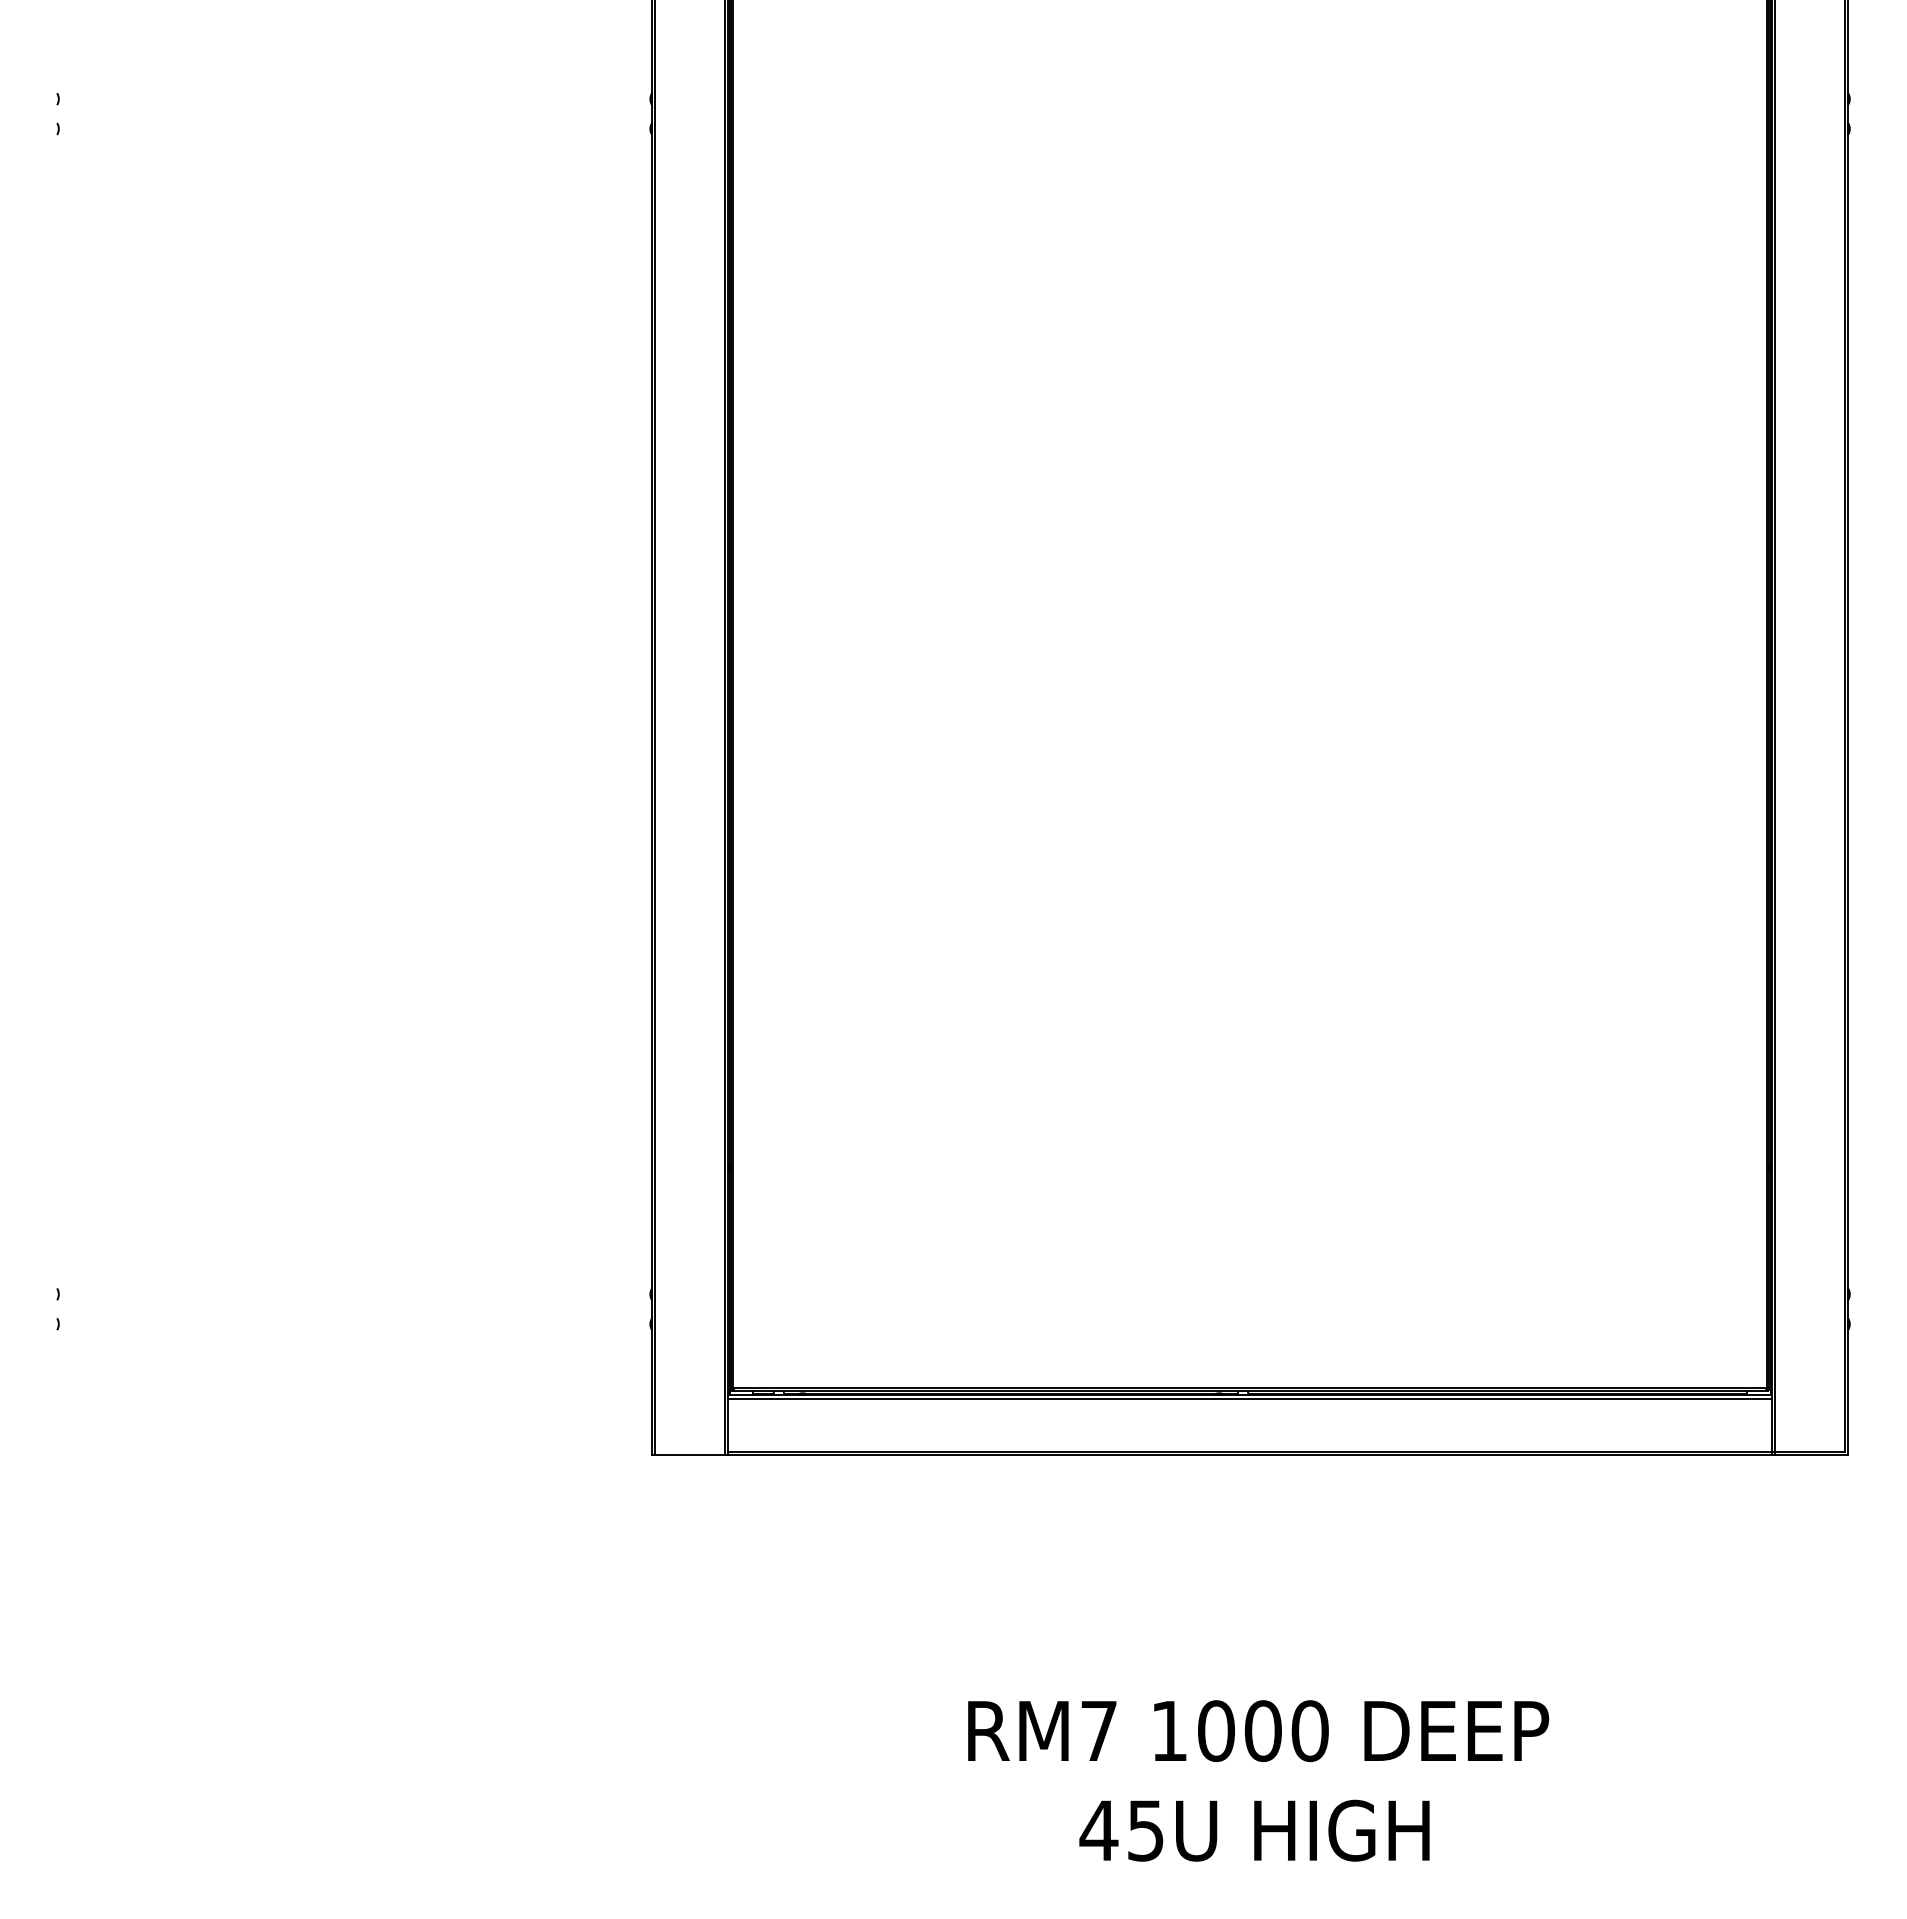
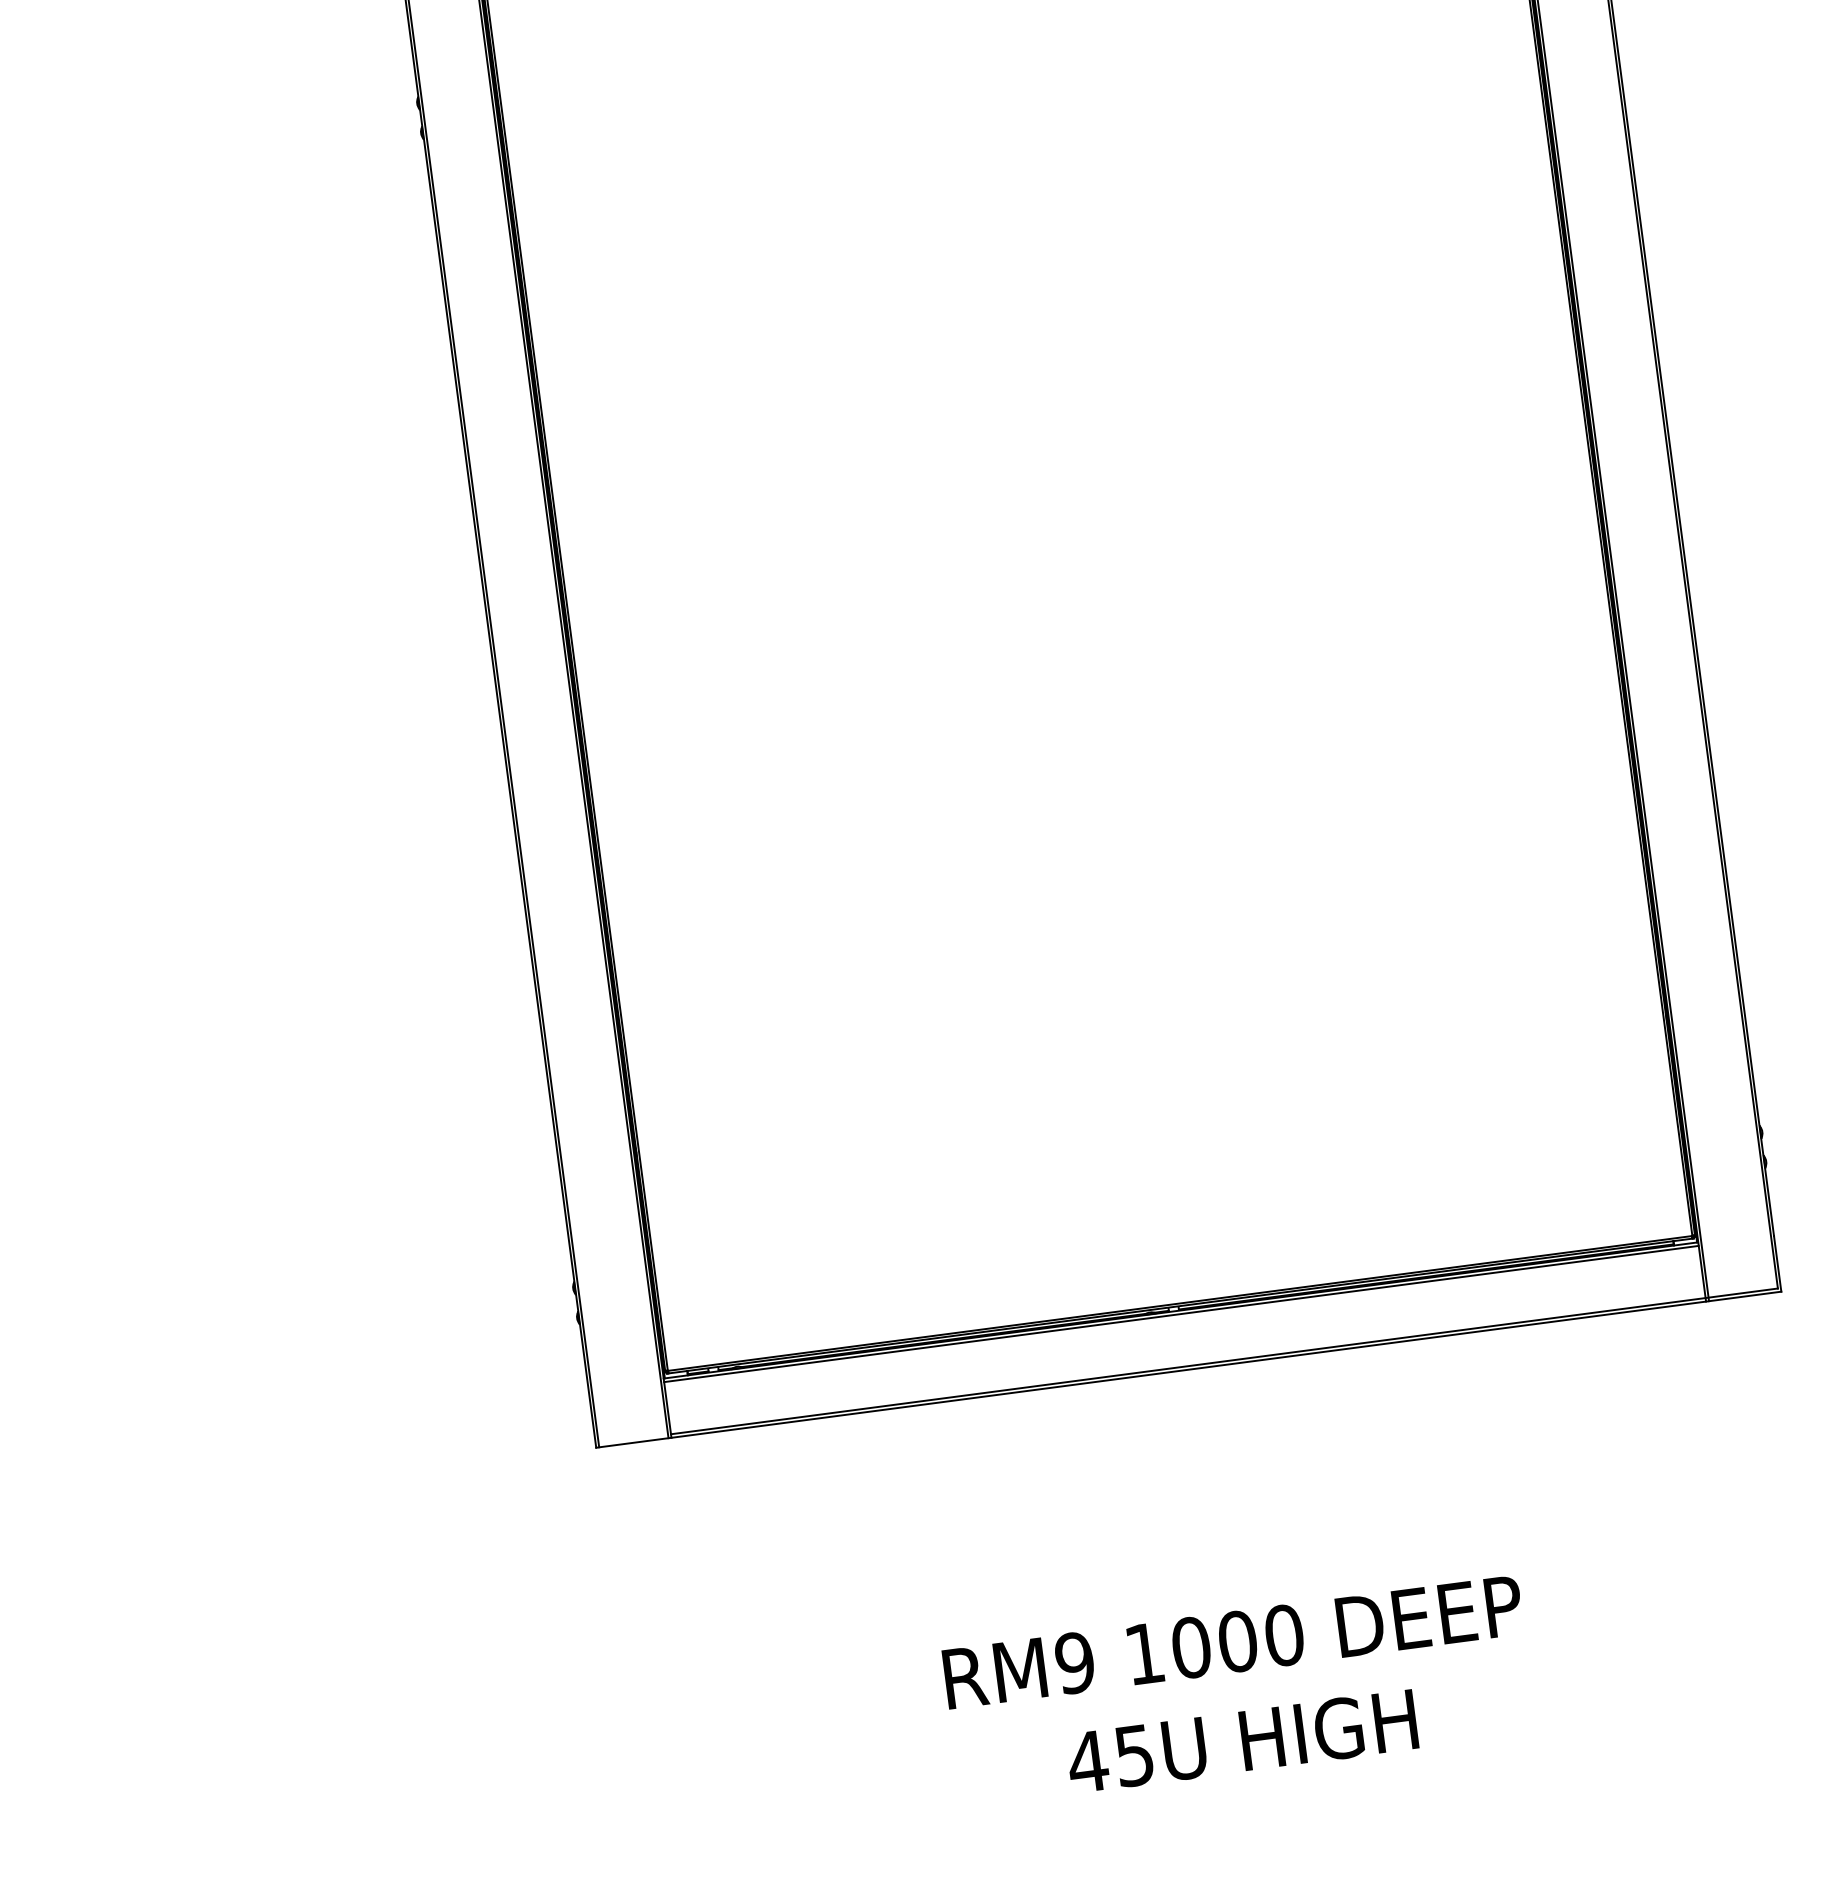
text: (1098, 1731) -> (1074, 1663), RM7 -> RM9

